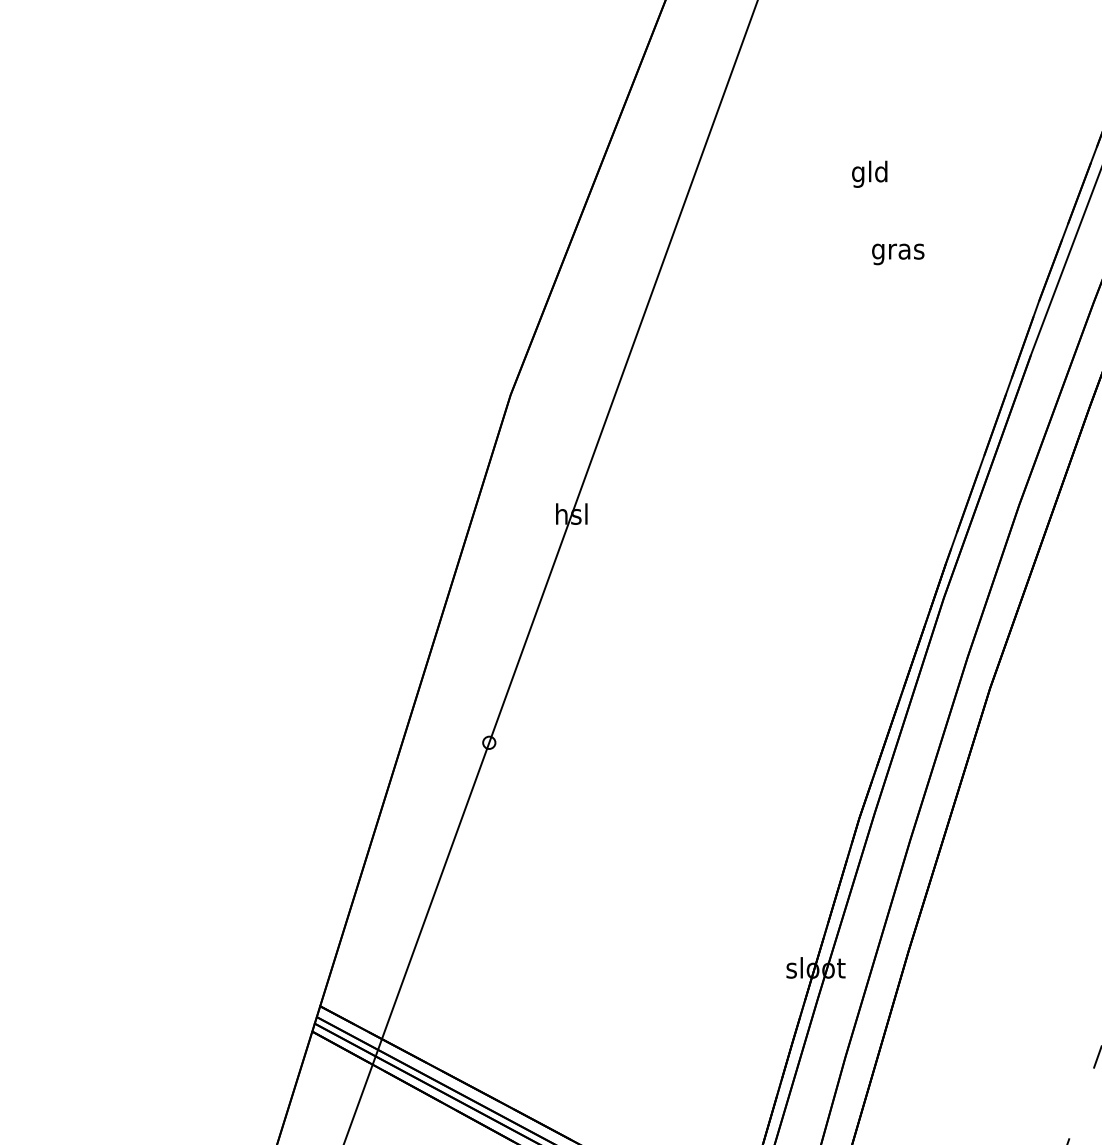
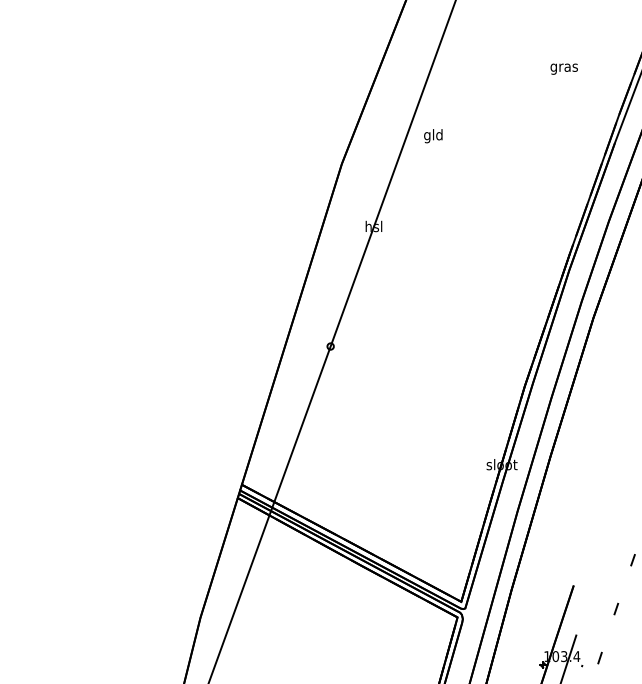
text: (870, 174) -> (433, 136), moved
text: (896, 253) -> (563, 68), moved

